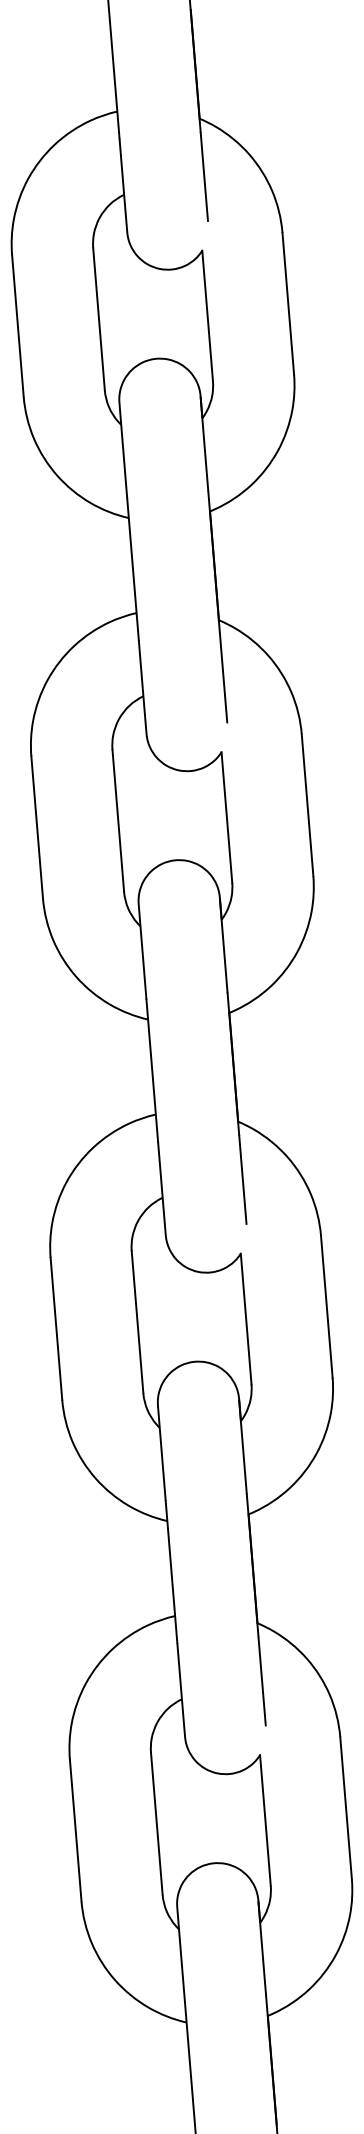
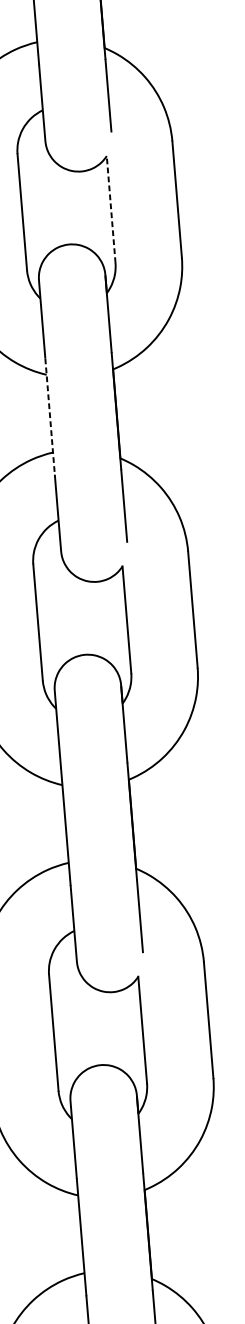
line: (207, 316) -> (111, 209), solid -> dashed
line: (133, 569) -> (50, 416), solid -> dashed

